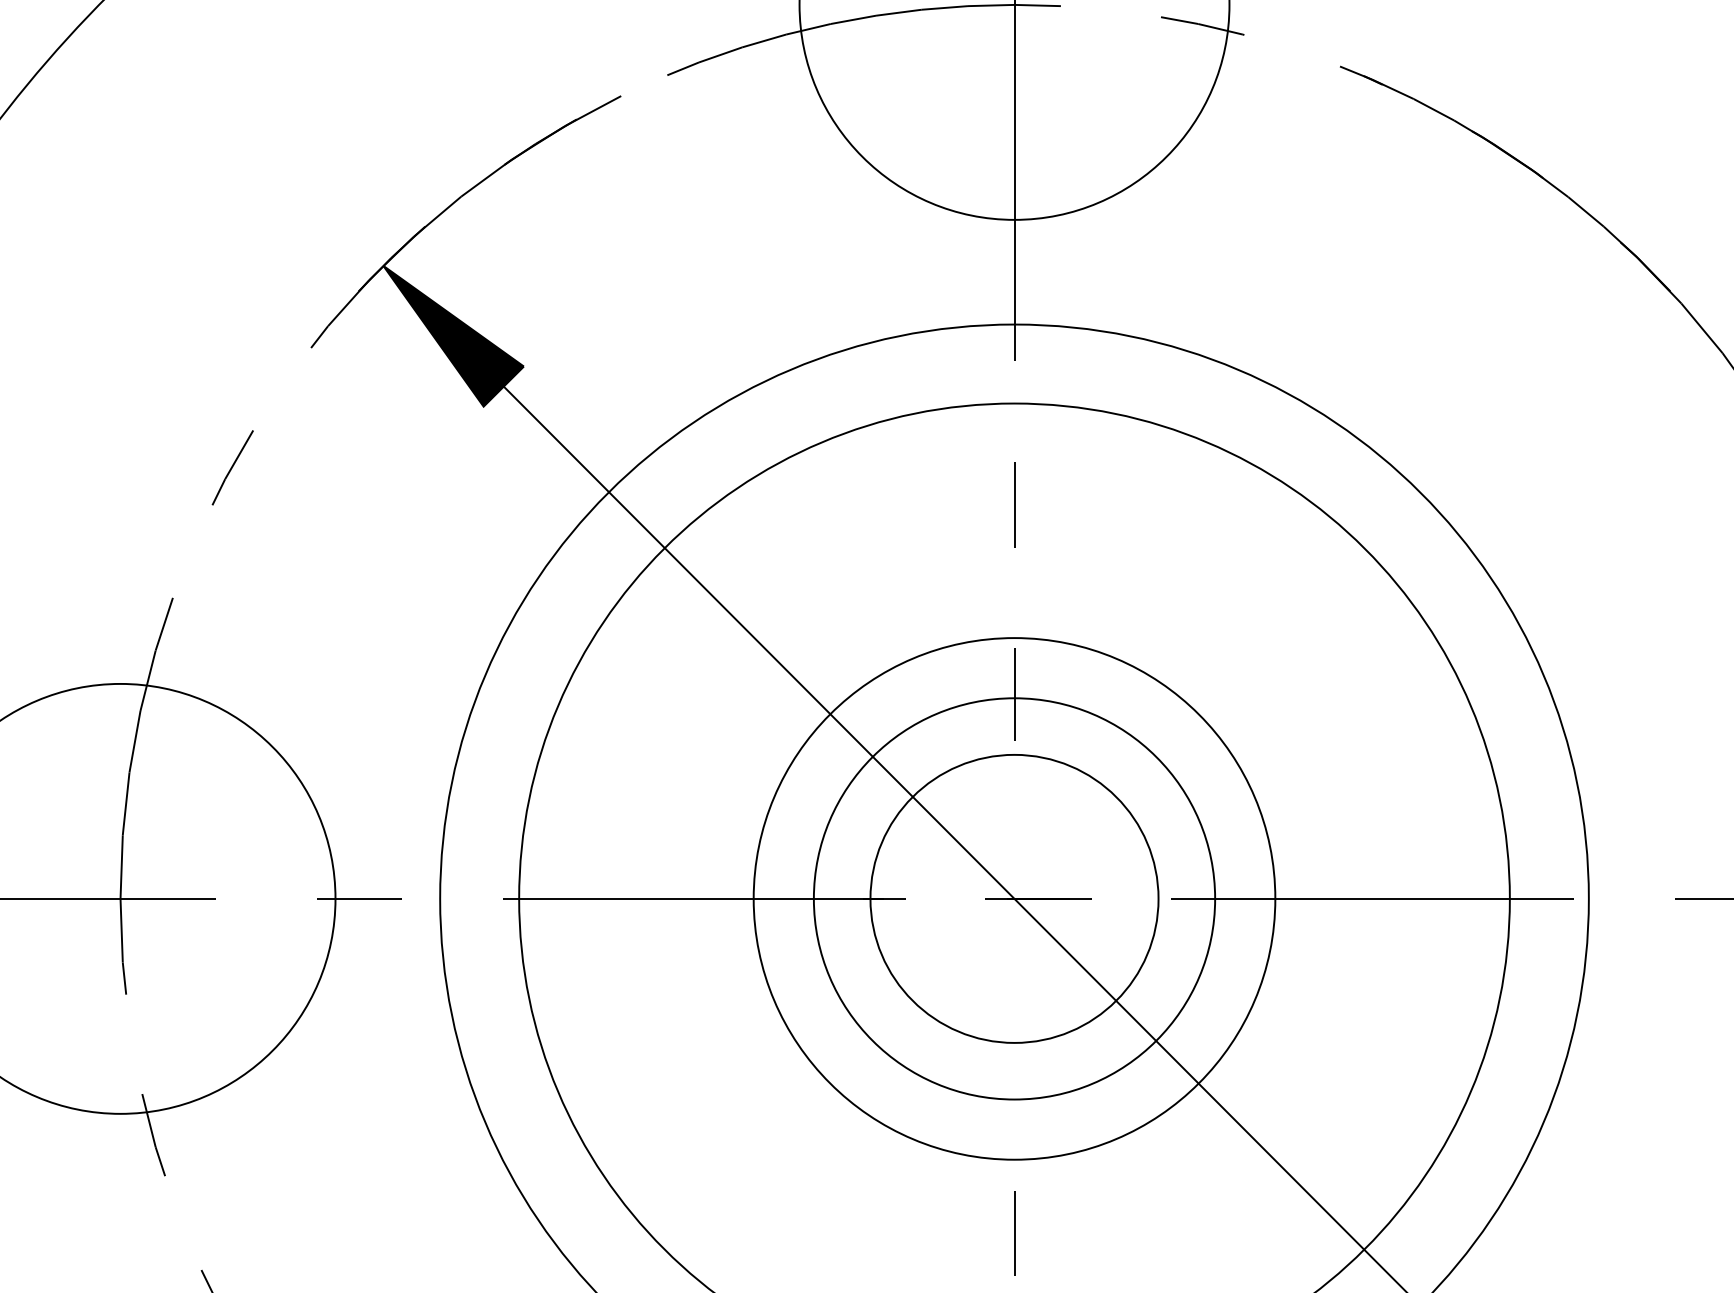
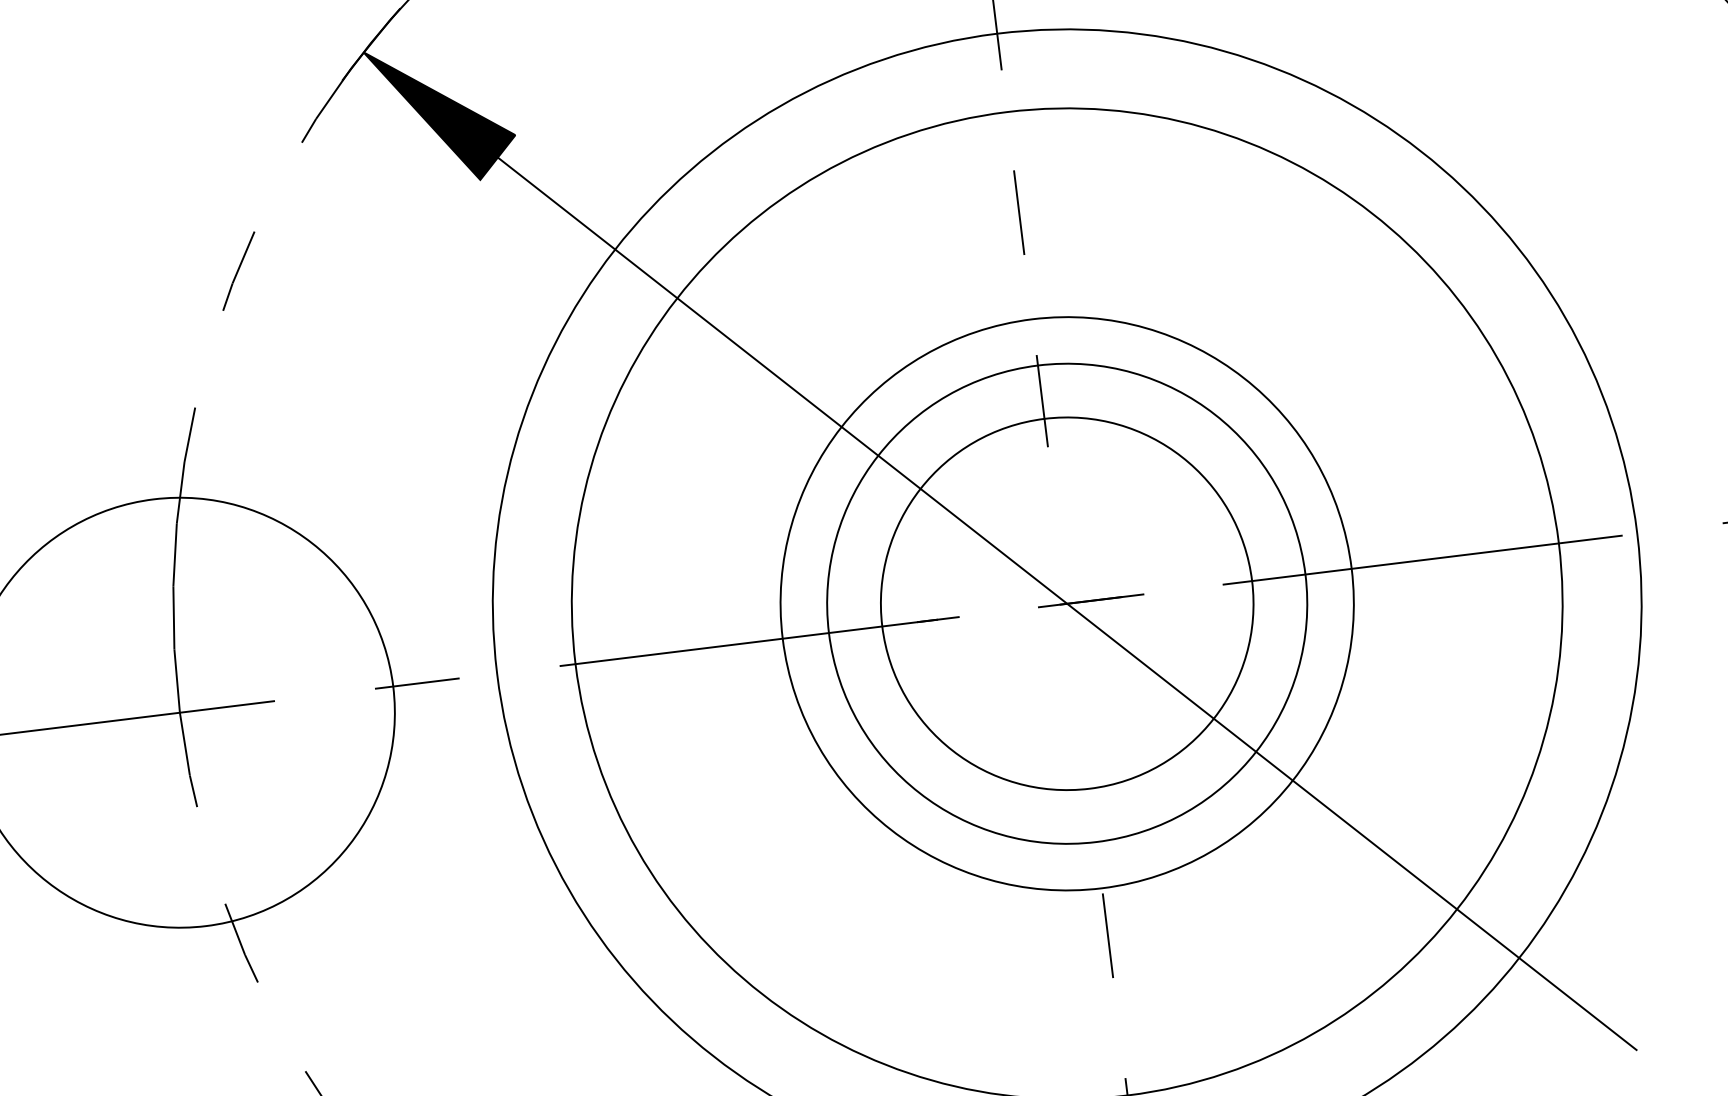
circle: (1014, 898) -> (1067, 603), size x0.71
circle: (1014, 898) -> (1067, 603), size x1.43
circle: (1014, 898) -> (1067, 603), size x1.67

